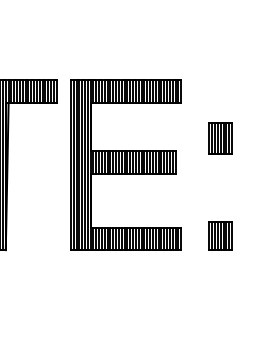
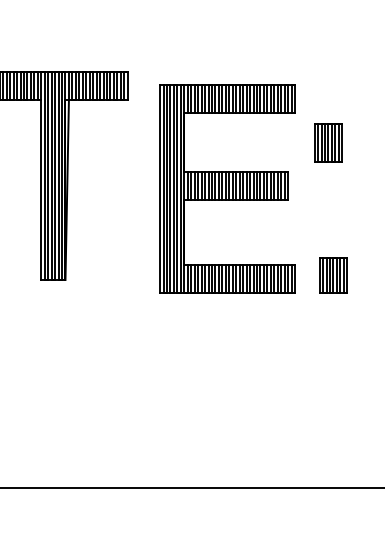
part: (125, 164) -> (227, 188), moved
part: (220, 235) -> (333, 275), moved

